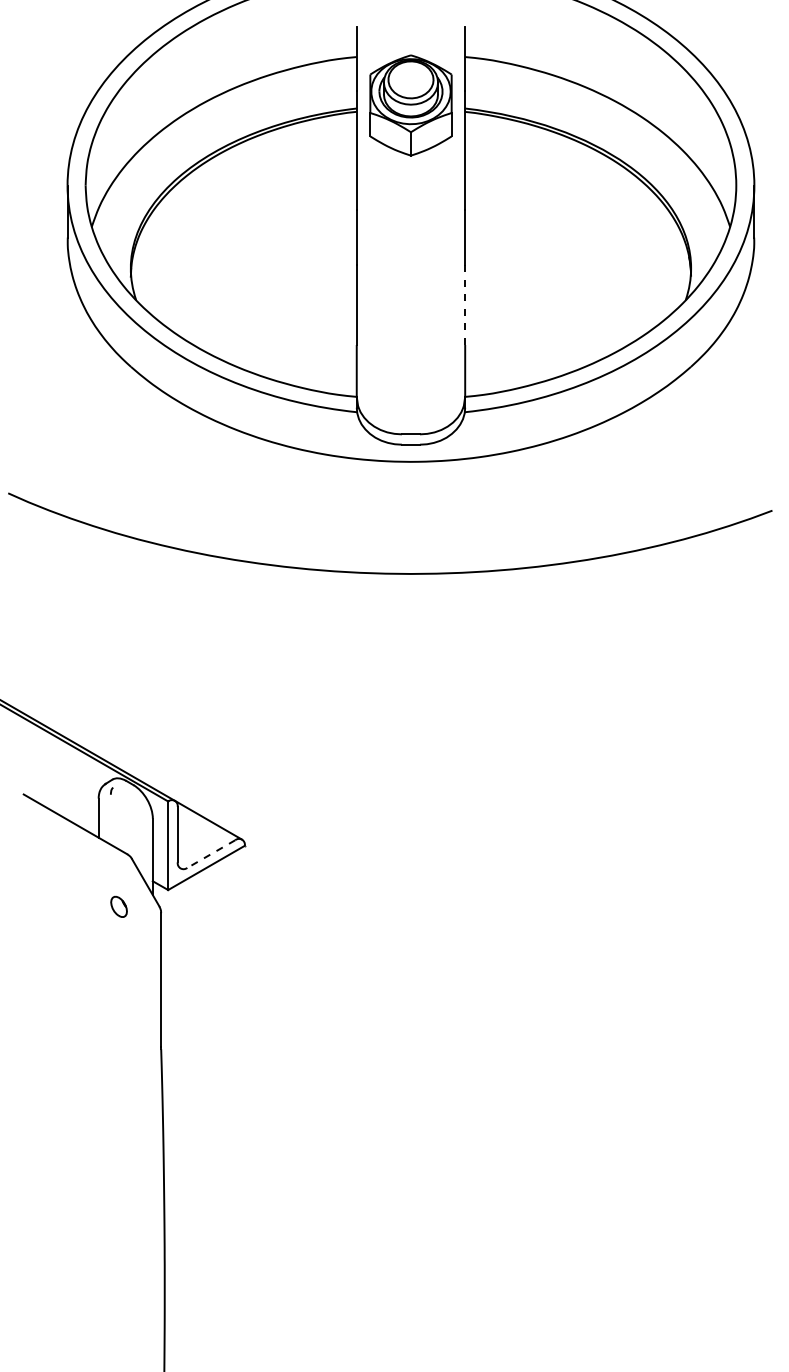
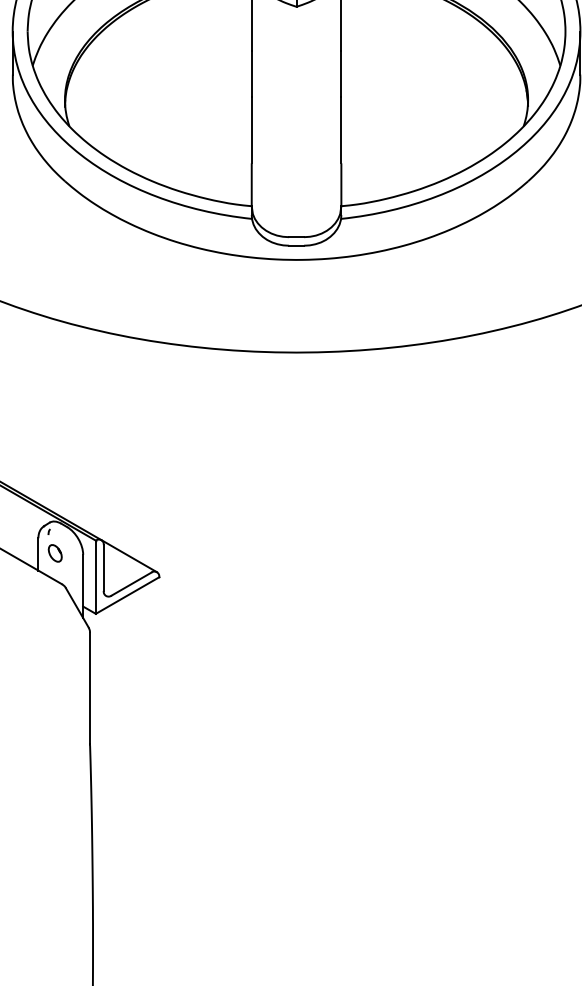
line: (465, 305) -> (341, 130), dashed -> solid
line: (211, 854) -> (131, 584), dashed -> solid
part: (118, 906) -> (54, 553), moved

